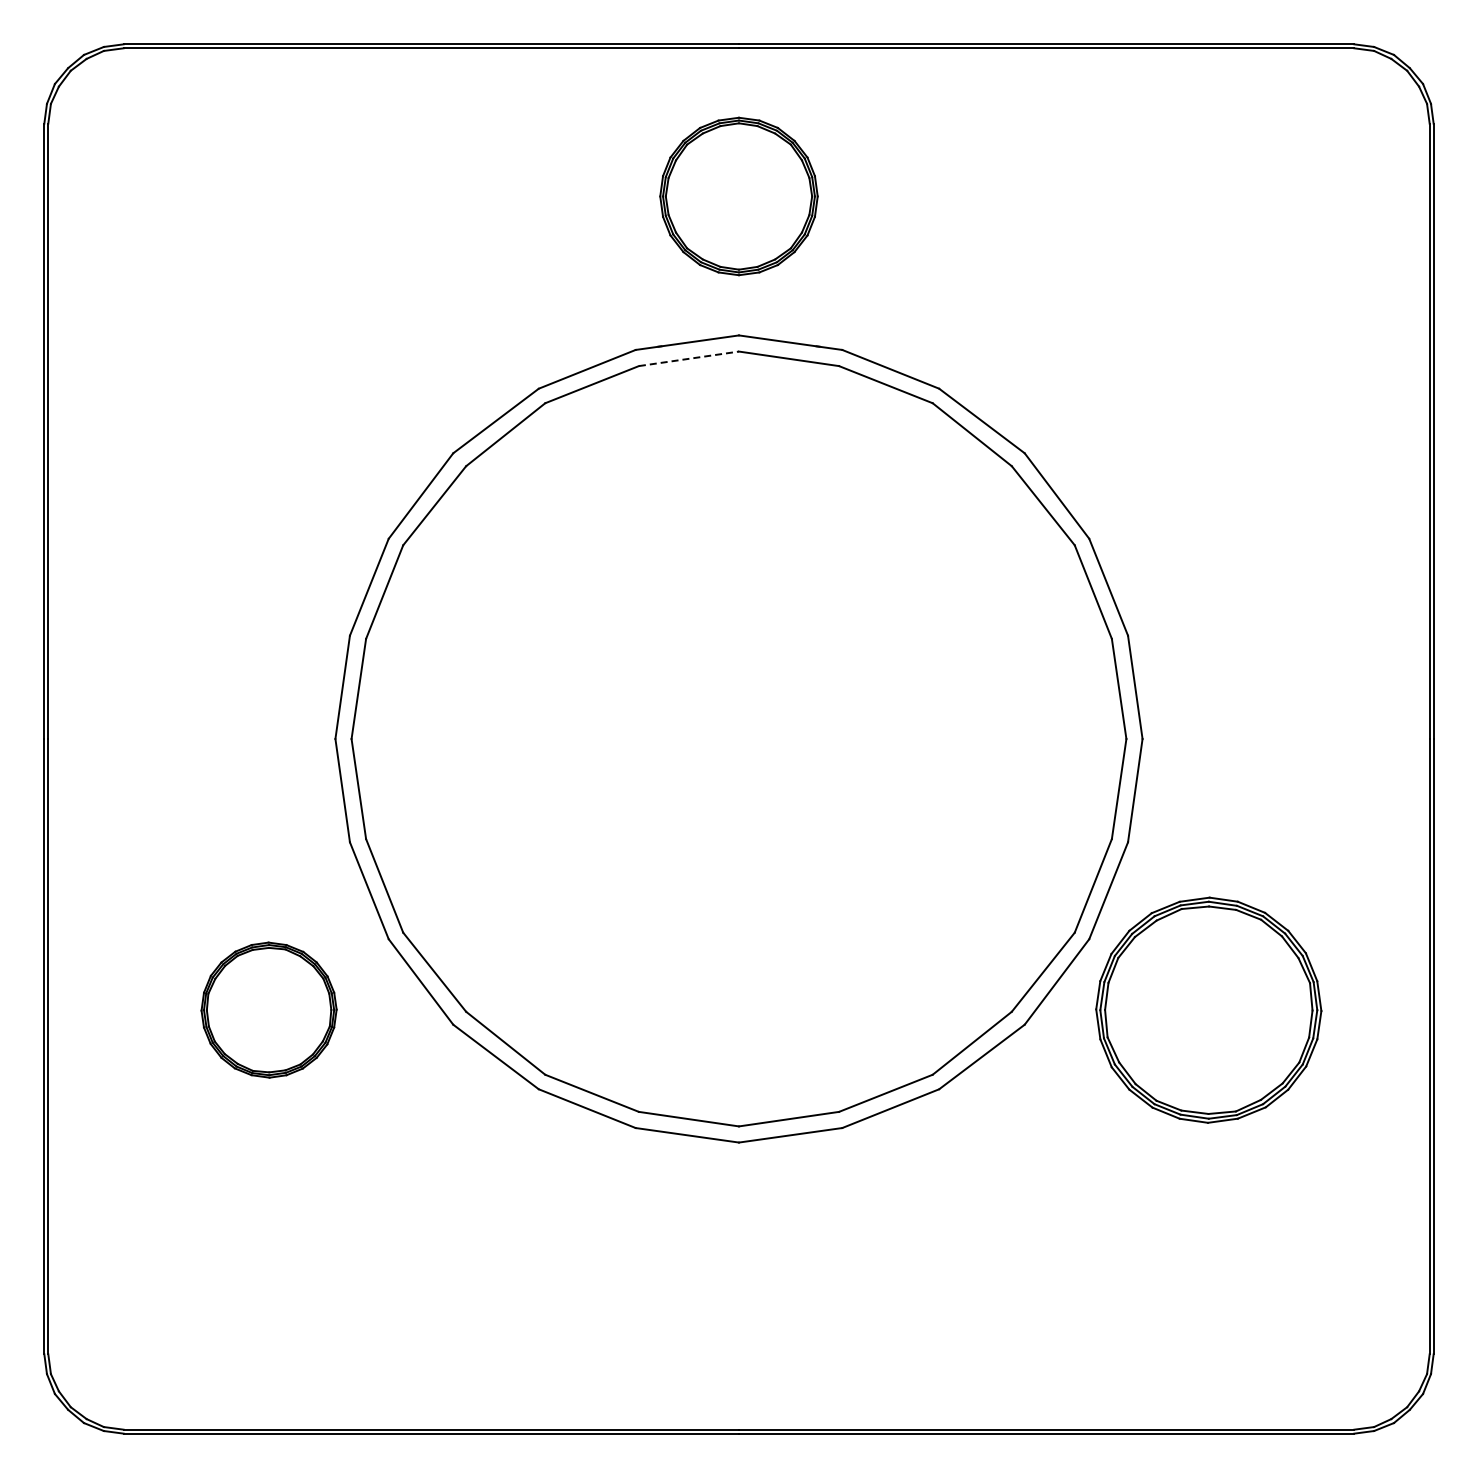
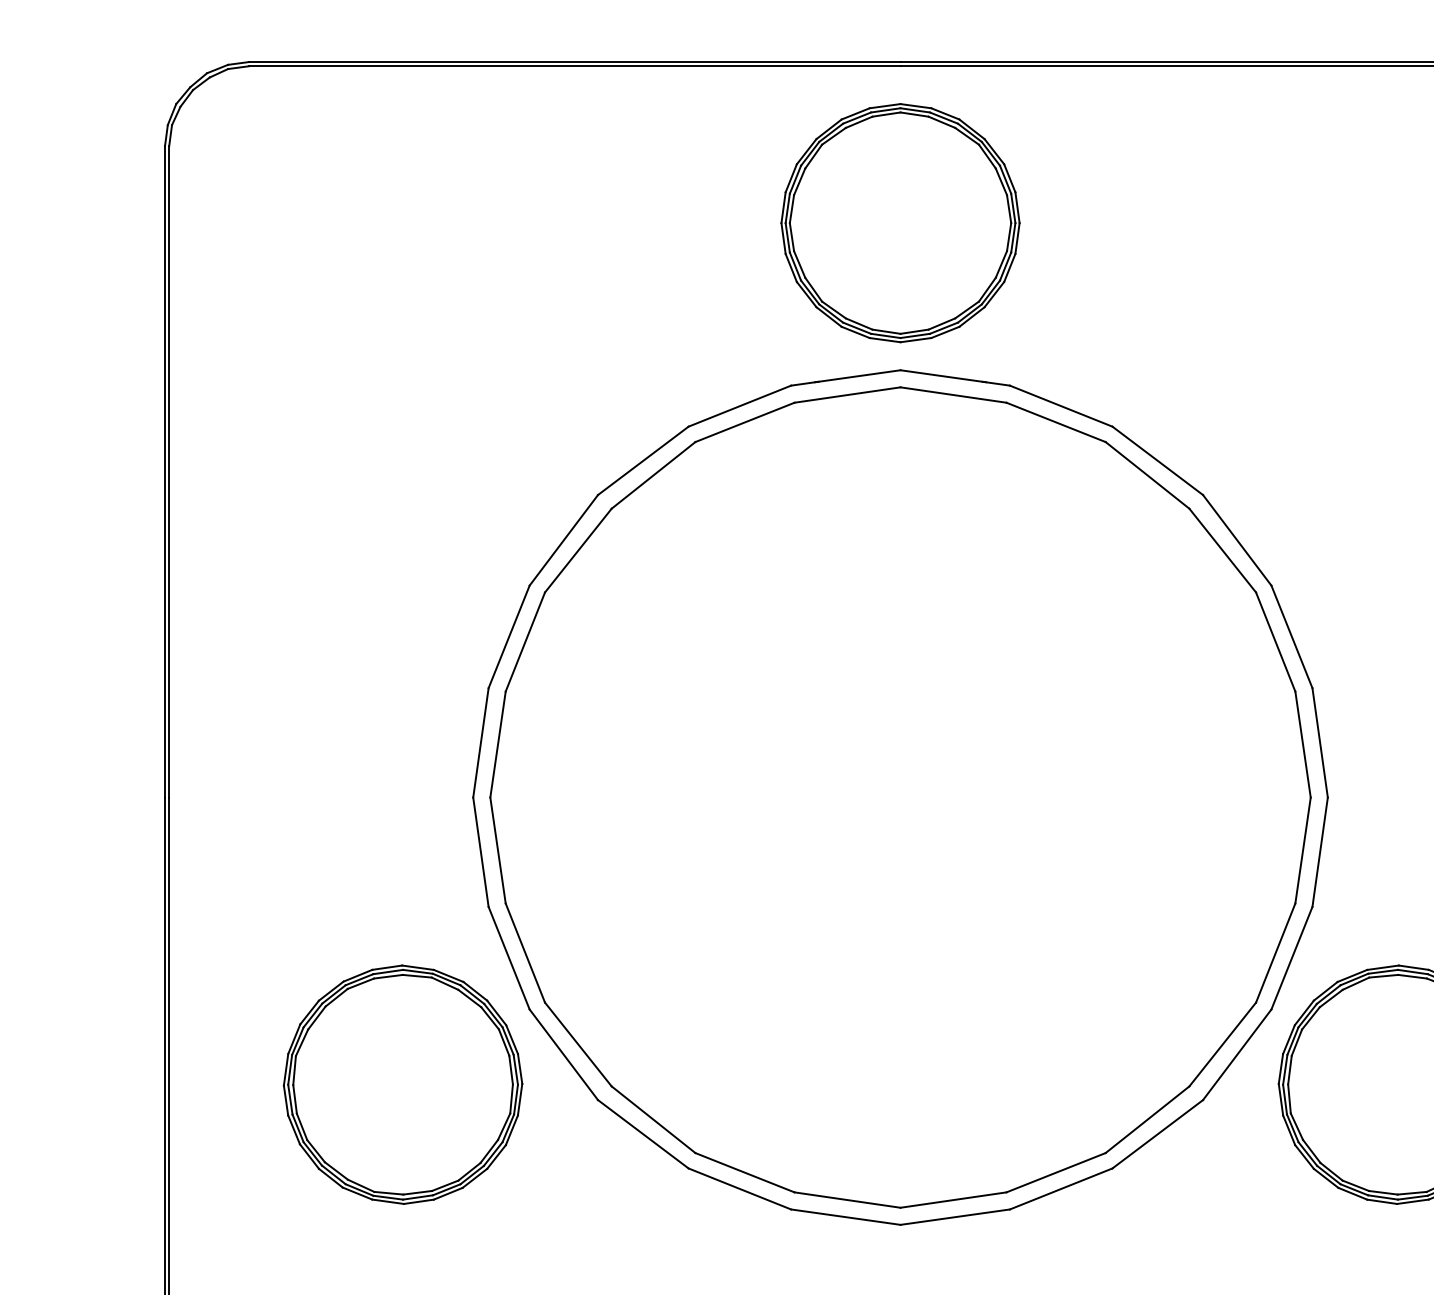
part: (738, 196) -> (900, 223), size x1.43
line: (688, 358) -> (847, 394), dashed -> solid
part: (268, 1009) -> (402, 1083), size x1.67

